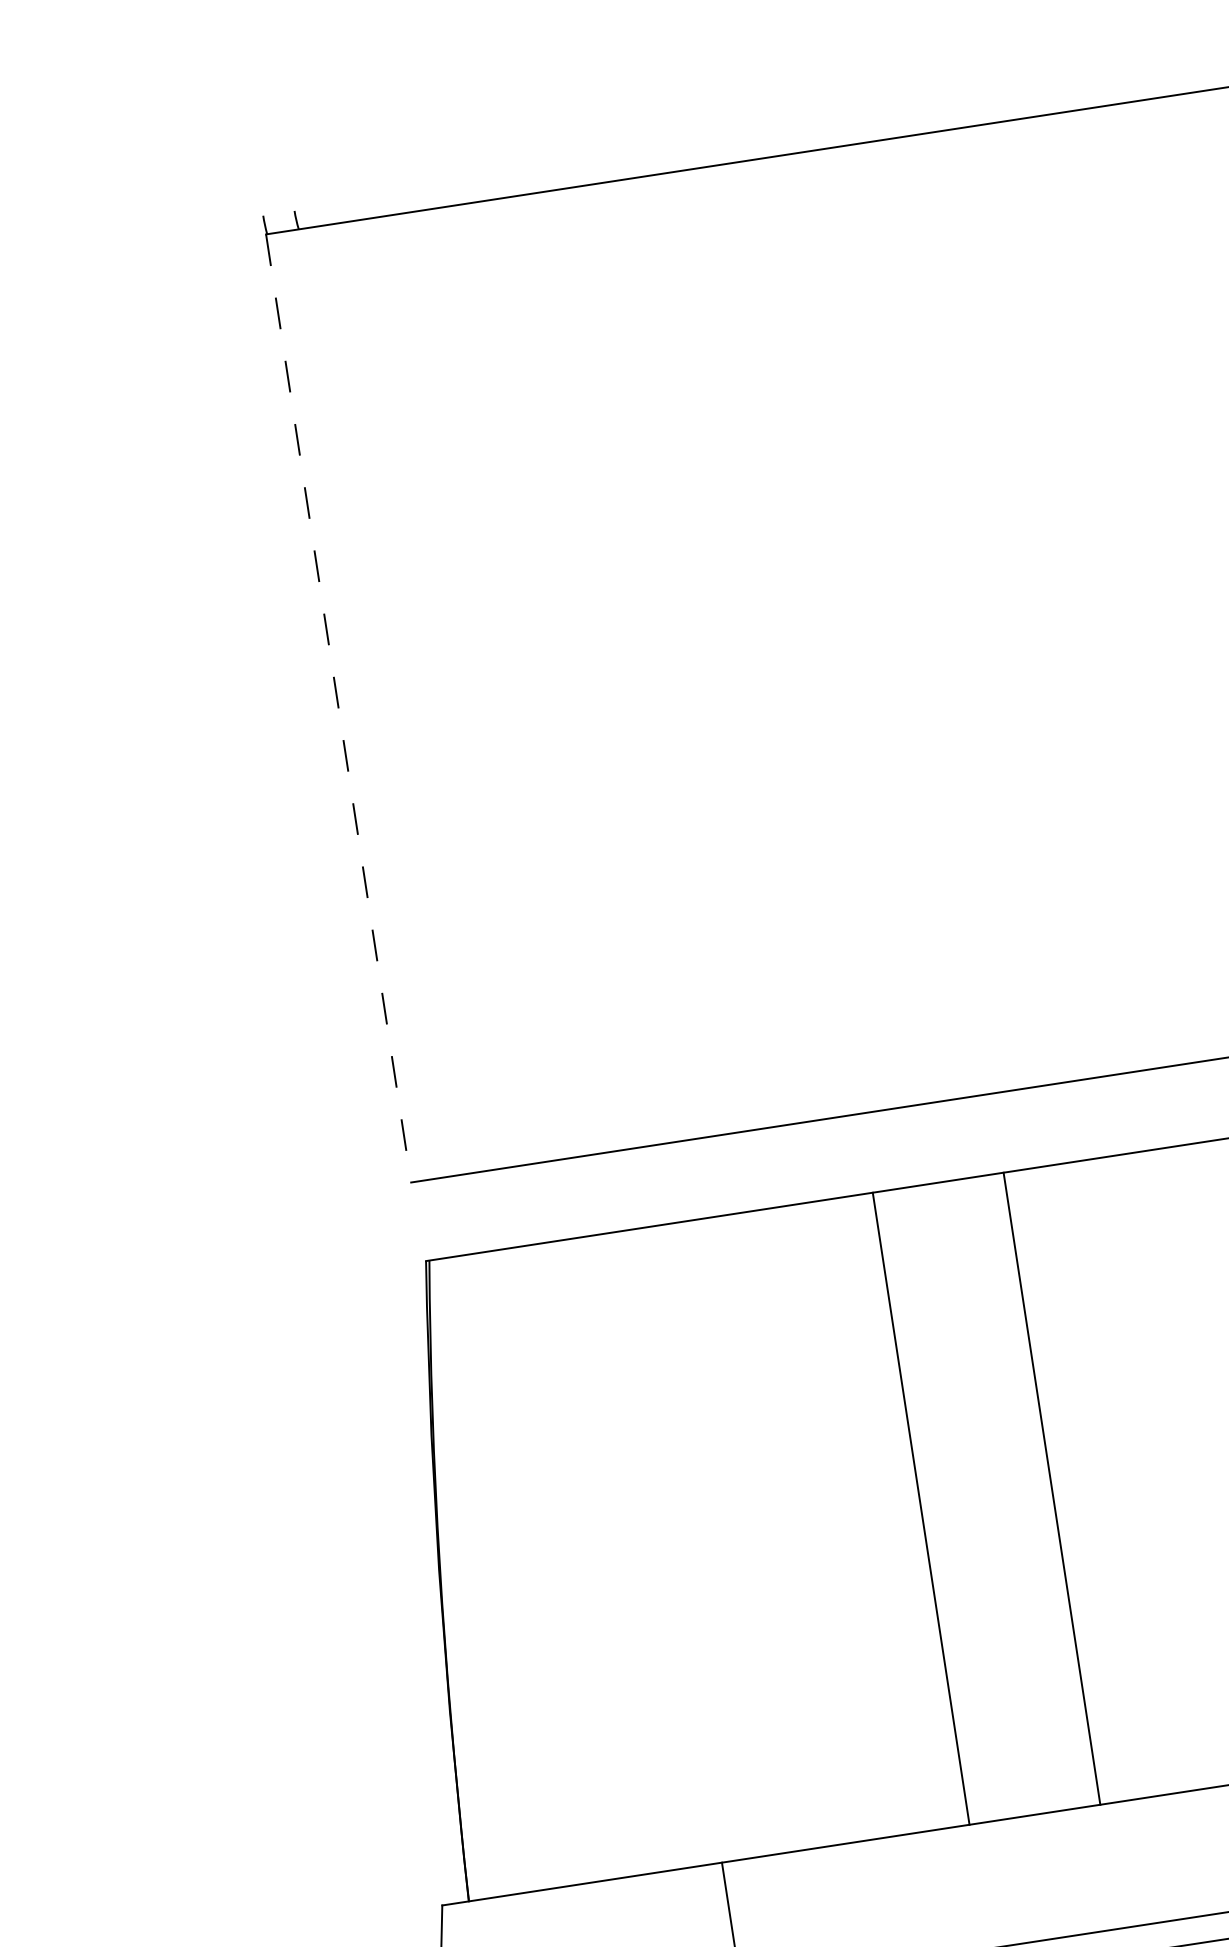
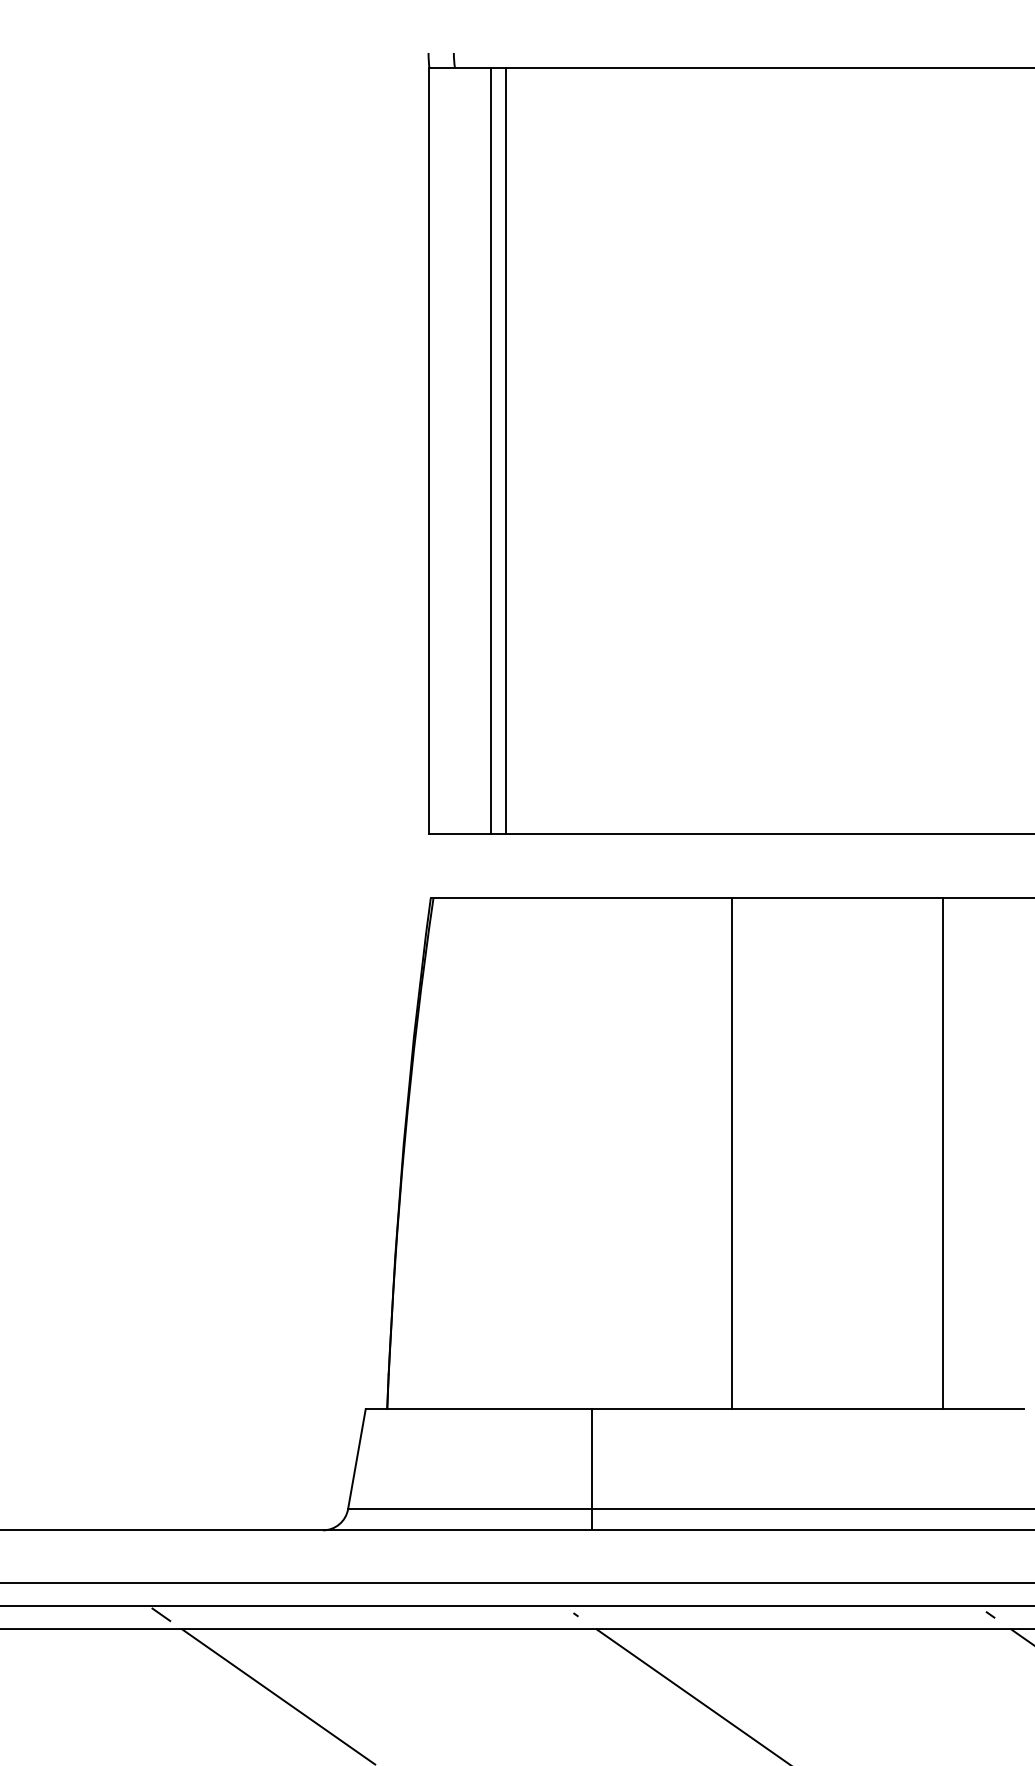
line: (433, 694) -> (505, 451), added
line: (415, 697) -> (490, 451), added
line: (338, 708) -> (428, 451), dashed -> solid
line: (1051, 1488) -> (942, 1153), moved
line: (920, 1508) -> (731, 1153), moved

